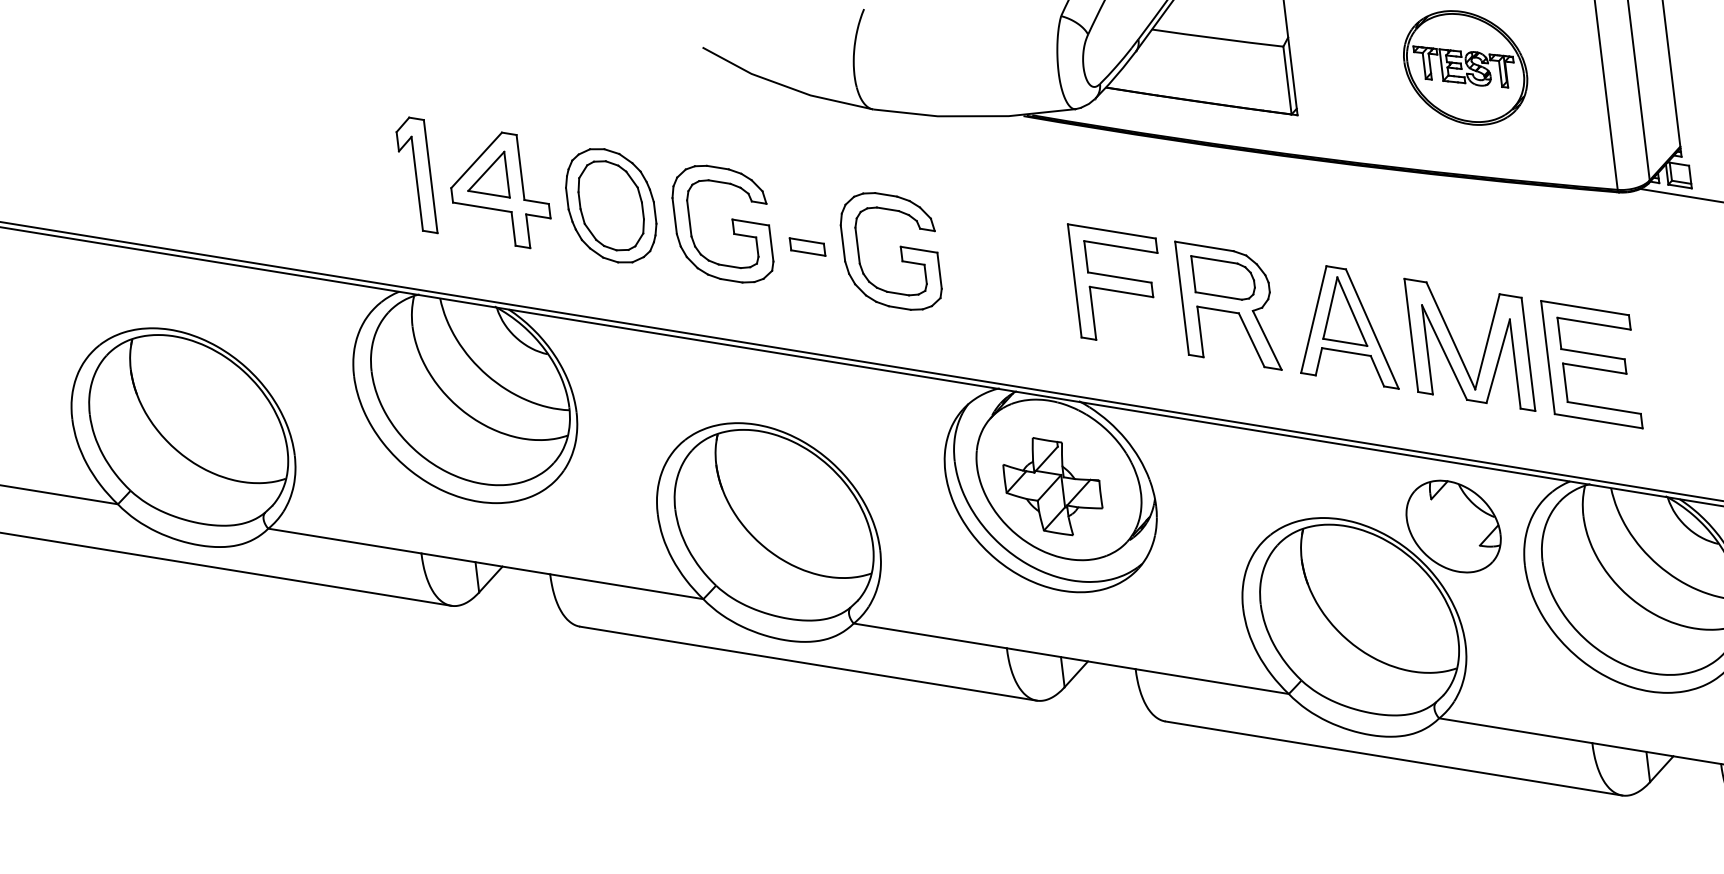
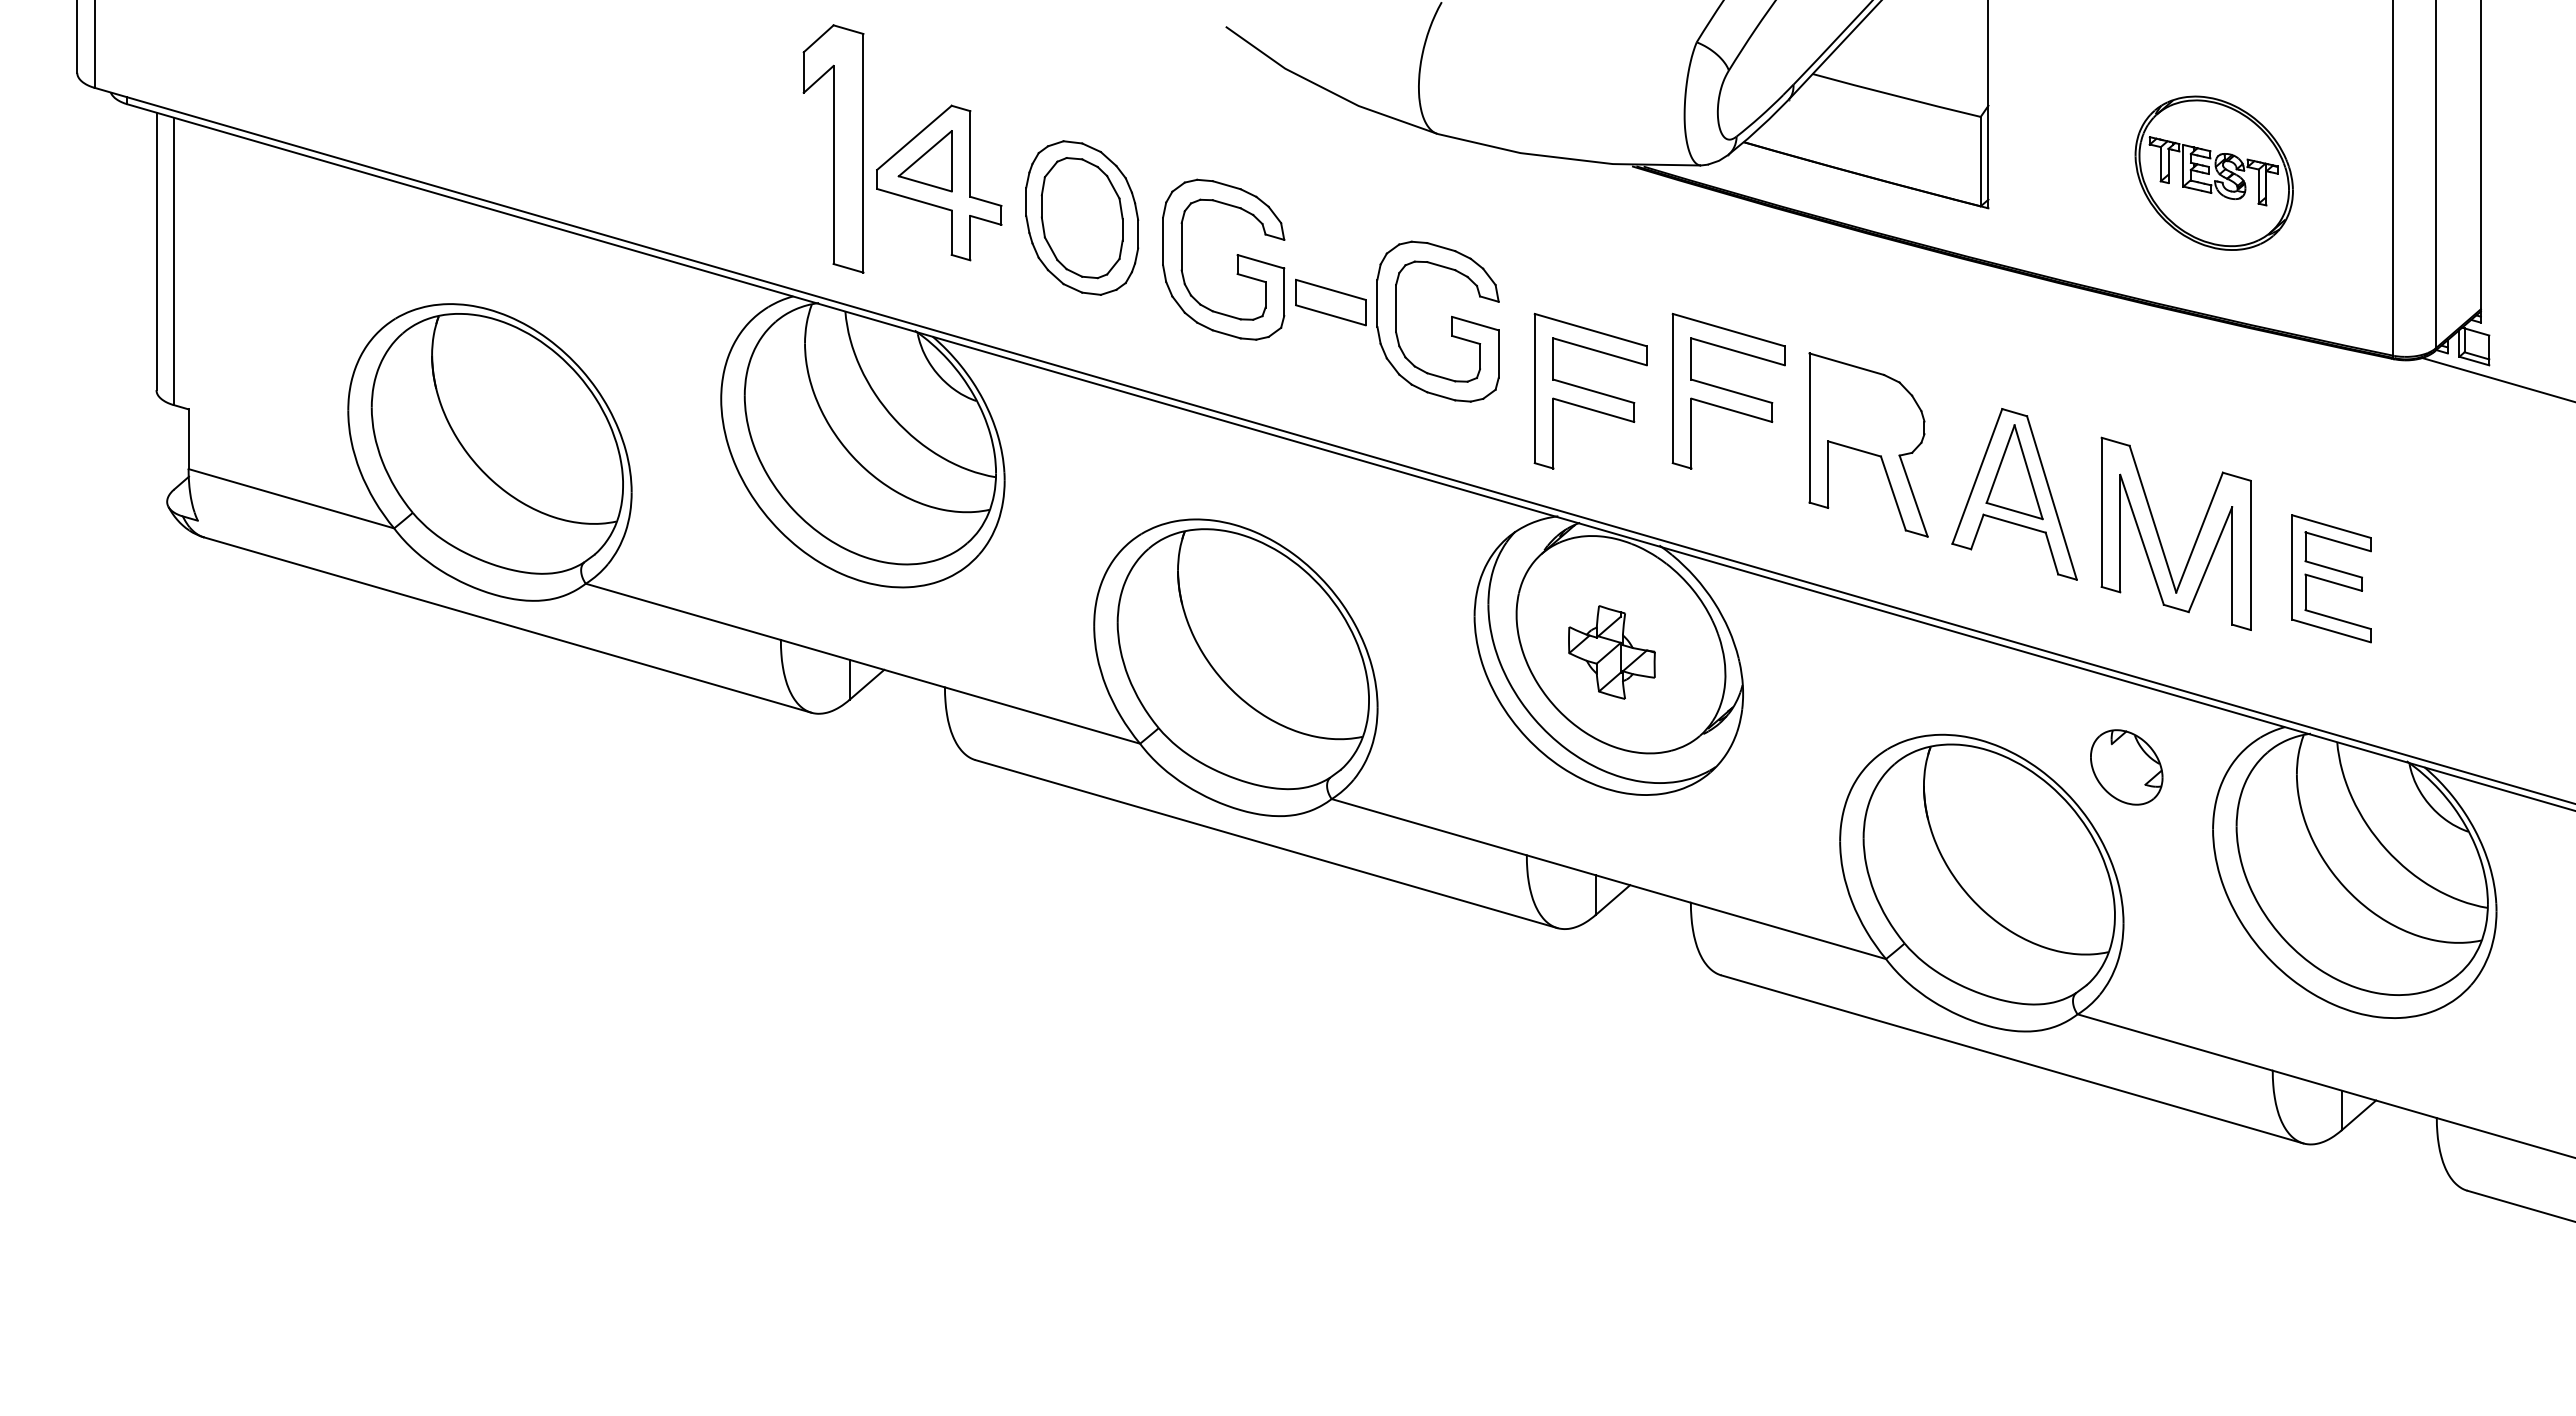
part: (416, 175) -> (833, 148), size x1.6
part: (807, 247) -> (1330, 302), size x1.6
part: (1223, 276) -> (1866, 406), removed
part: (1012, 289) -> (1590, 390), added
part: (1591, 364) -> (2331, 578), size x0.7
part: (1052, 486) -> (1611, 652), size x0.7
part: (1453, 526) -> (2126, 767), size x0.6

